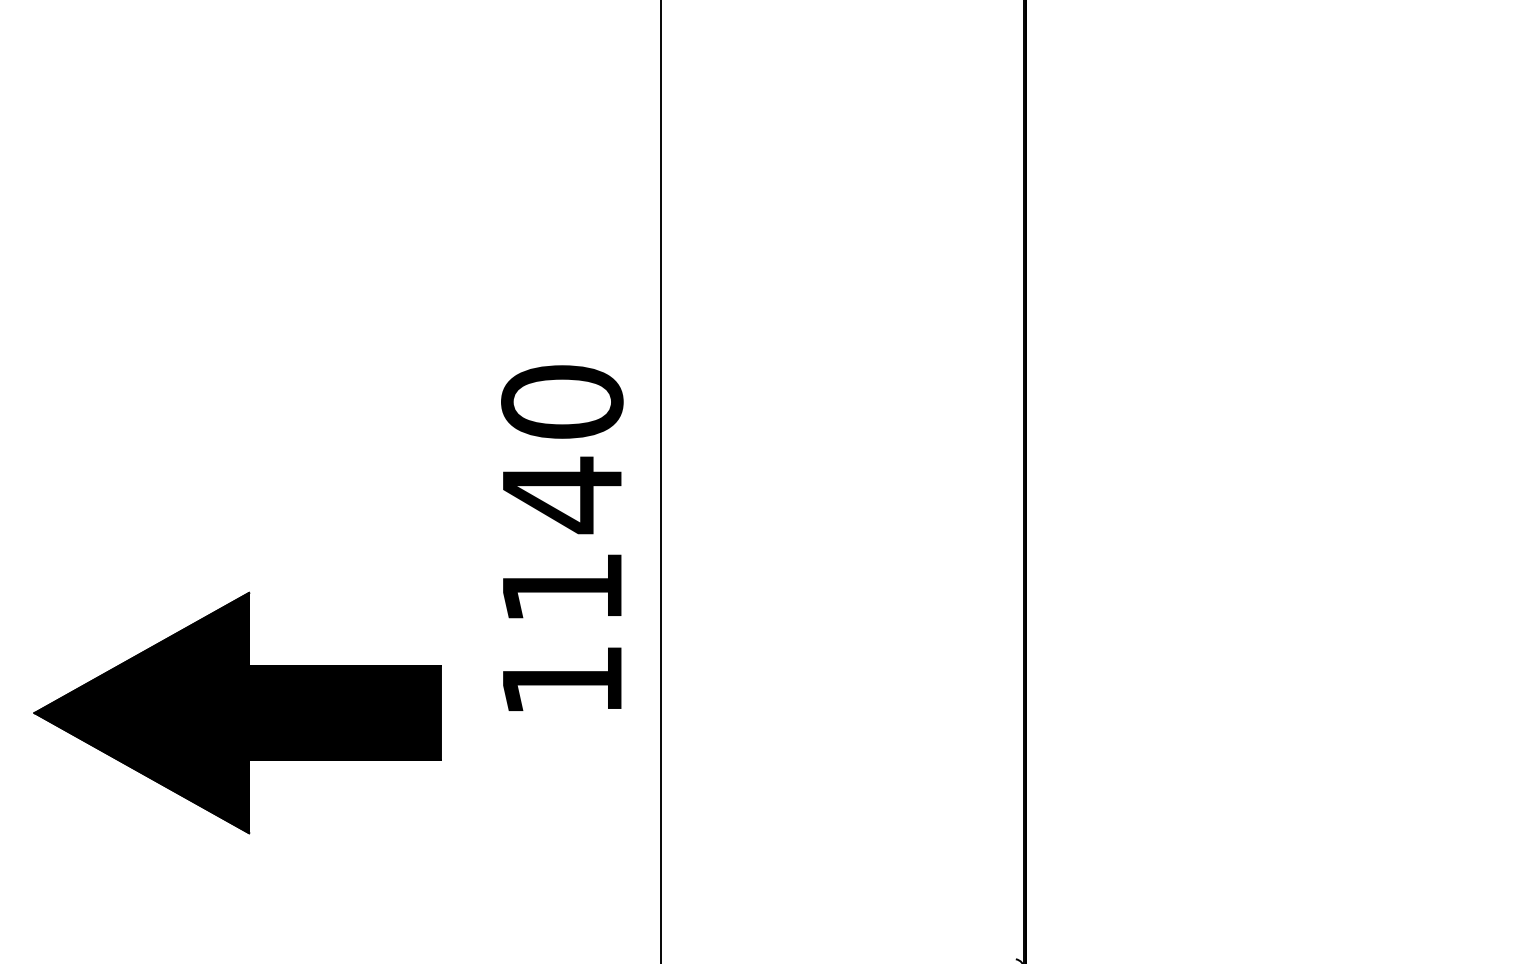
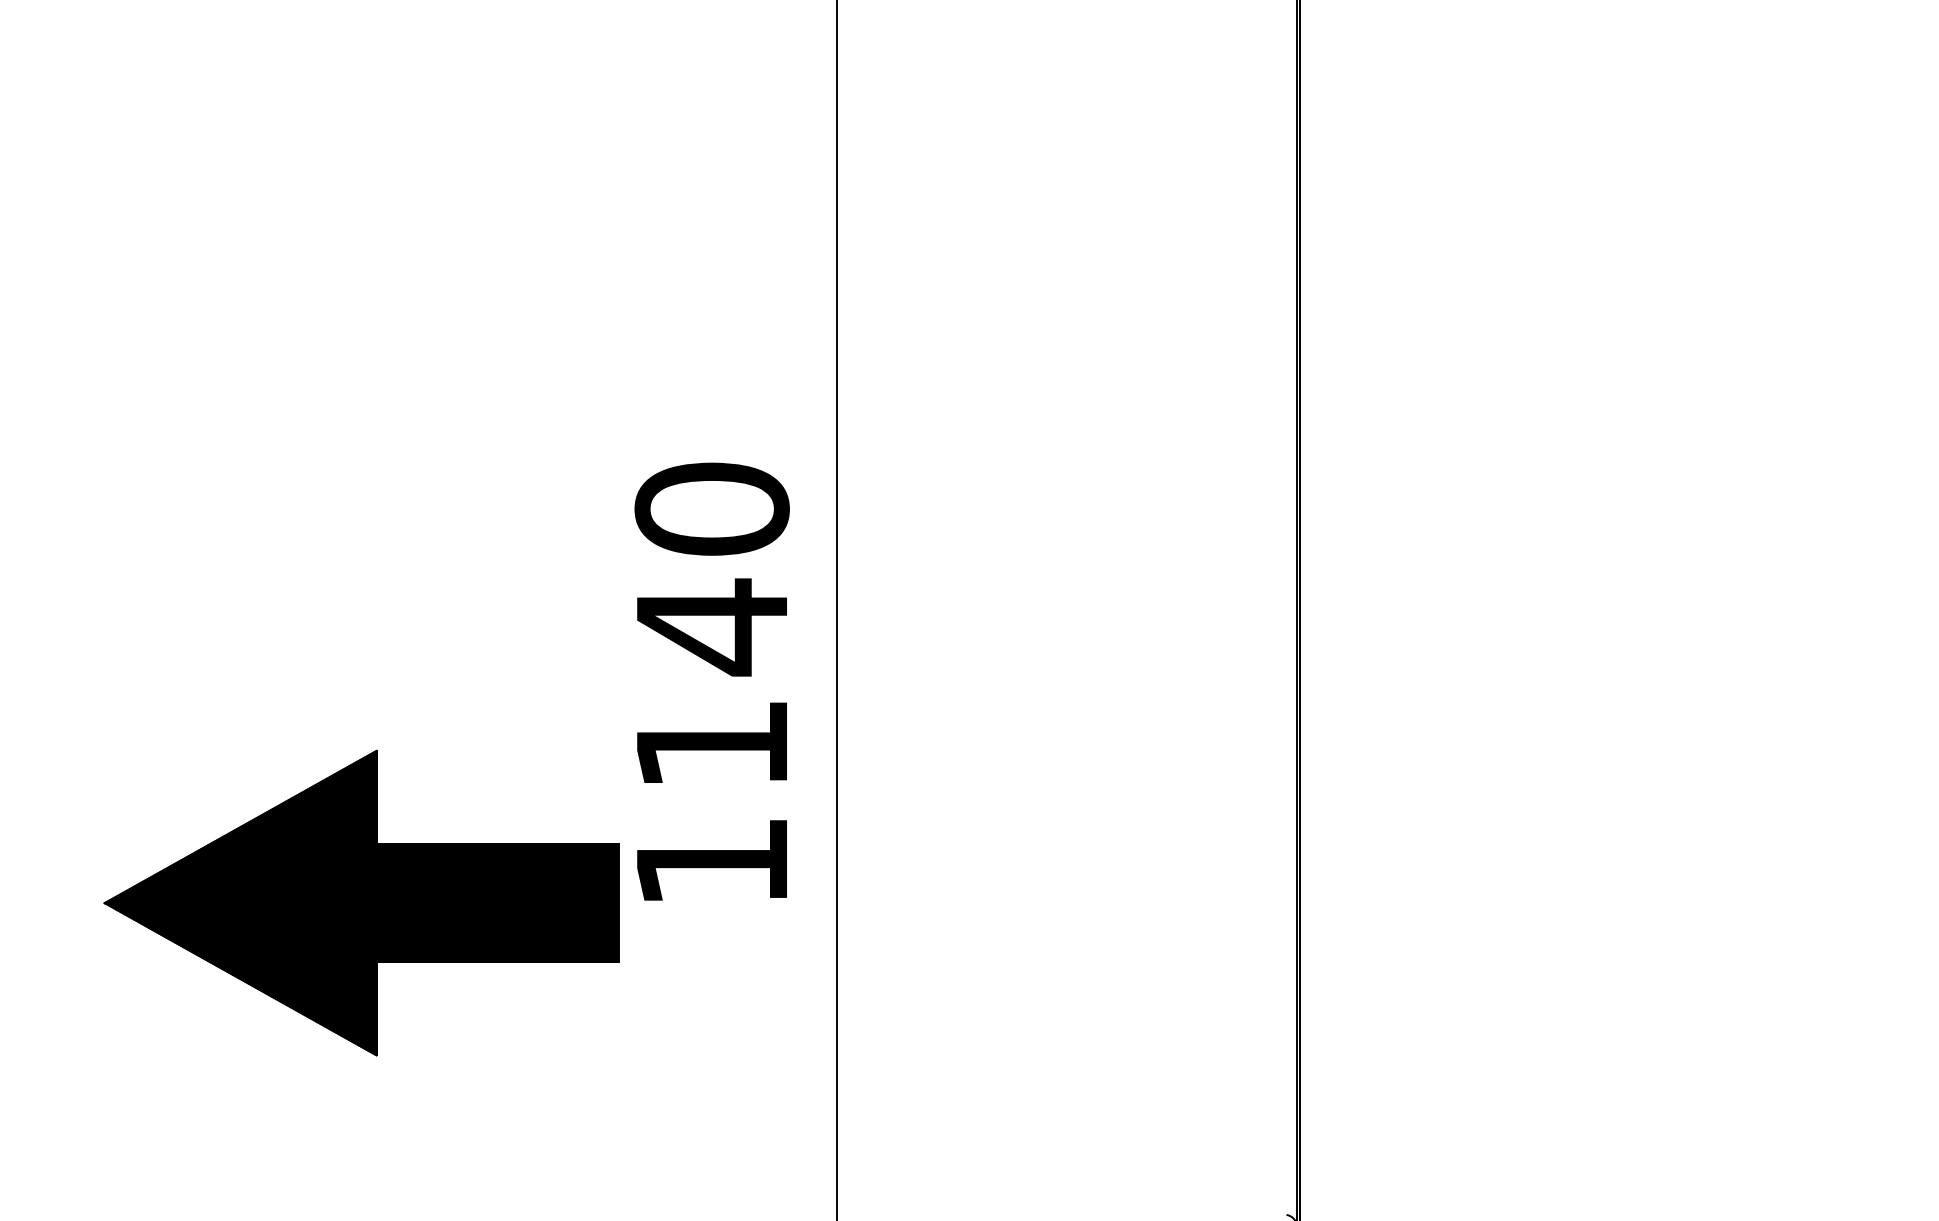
part: (237, 712) -> (361, 902), moved

